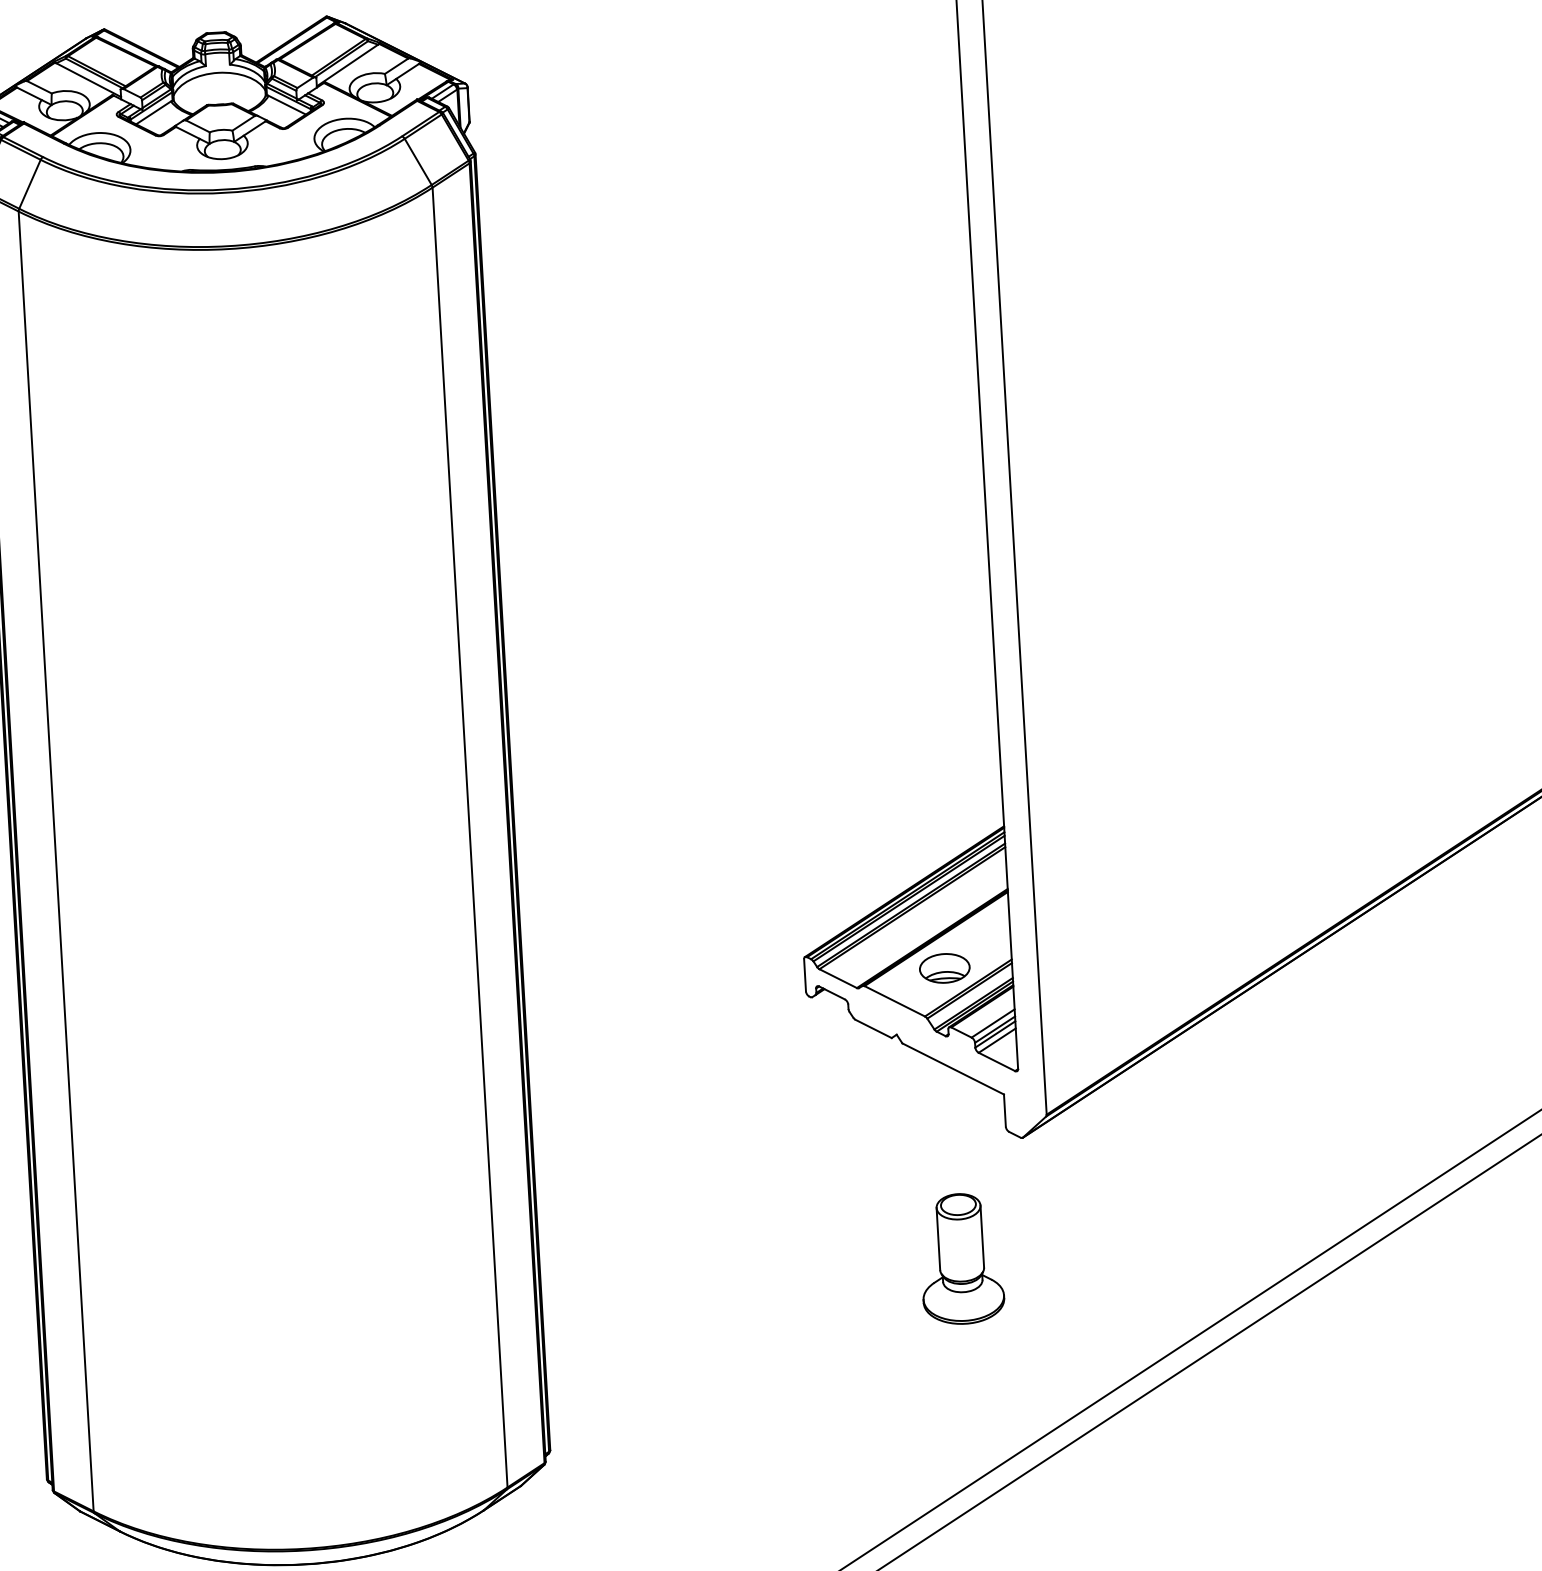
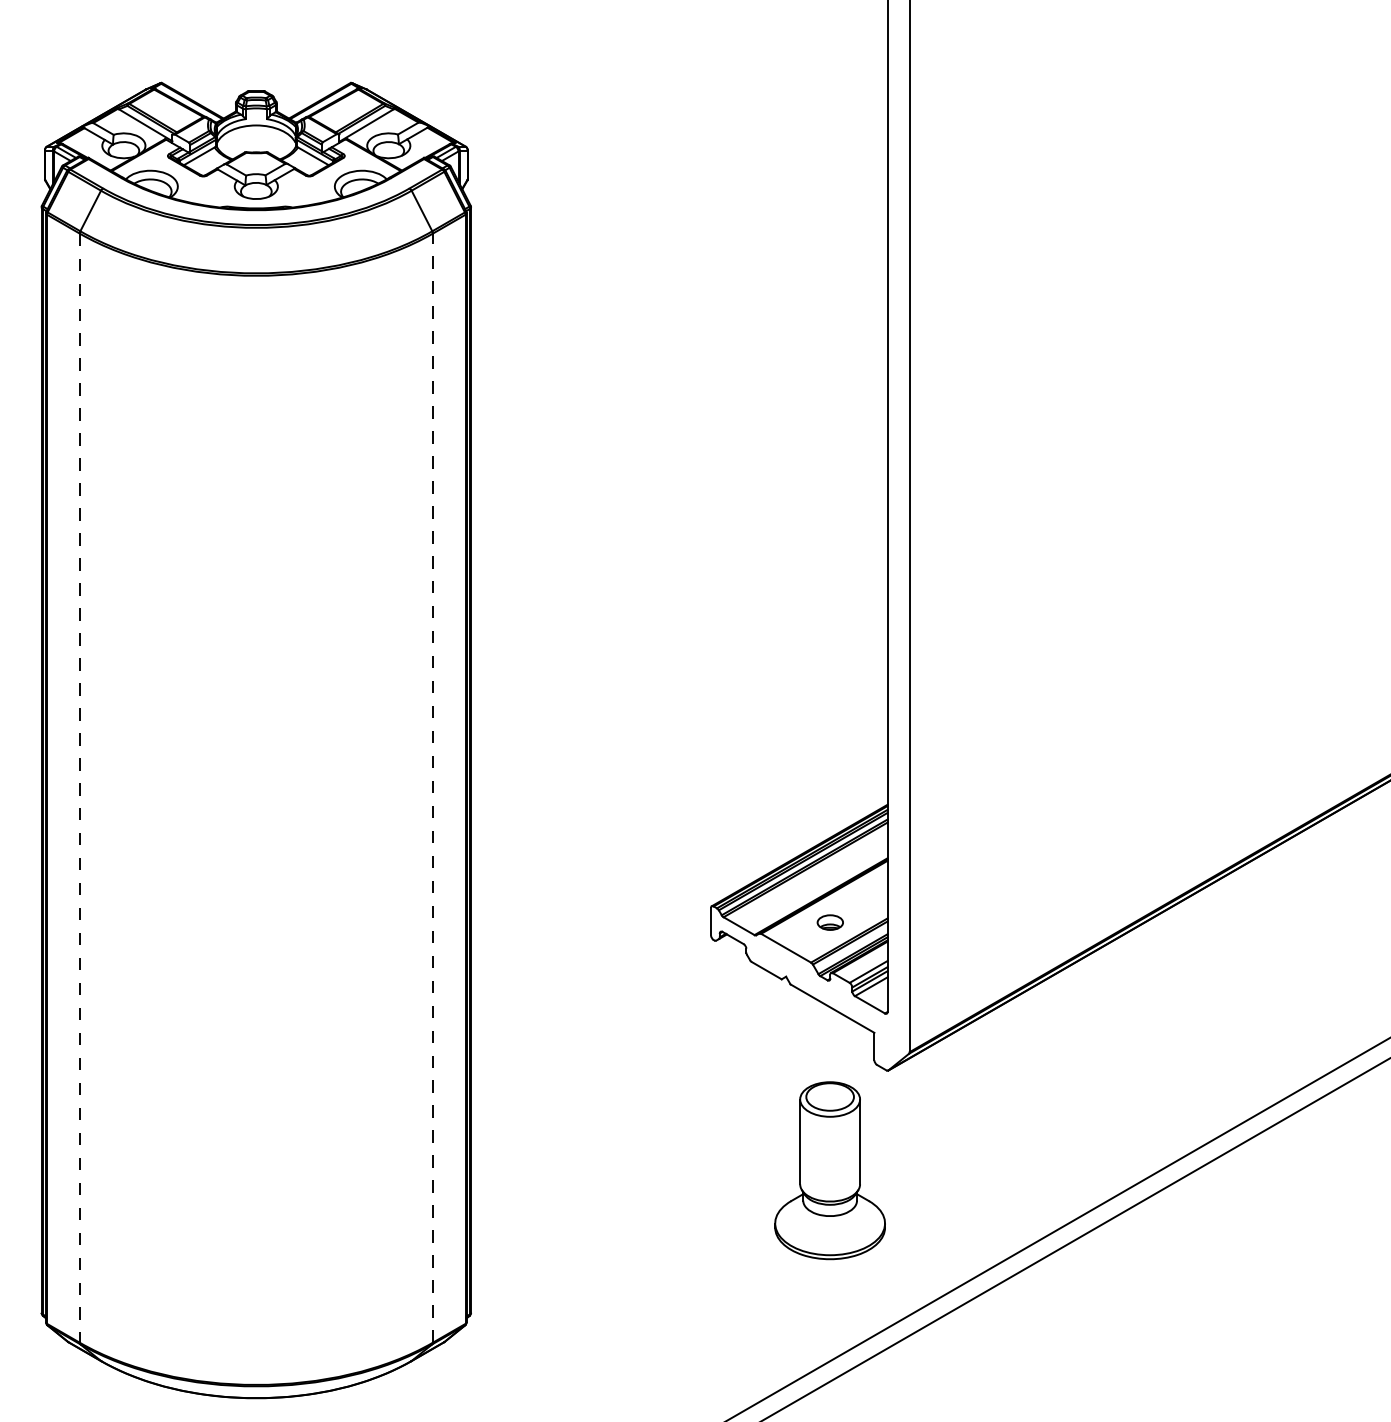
line: (469, 838) -> (432, 788), solid -> dashed
line: (55, 861) -> (79, 788), solid -> dashed
part: (945, 968) -> (830, 922), size x0.6
part: (961, 1258) -> (830, 1170), size x1.6

